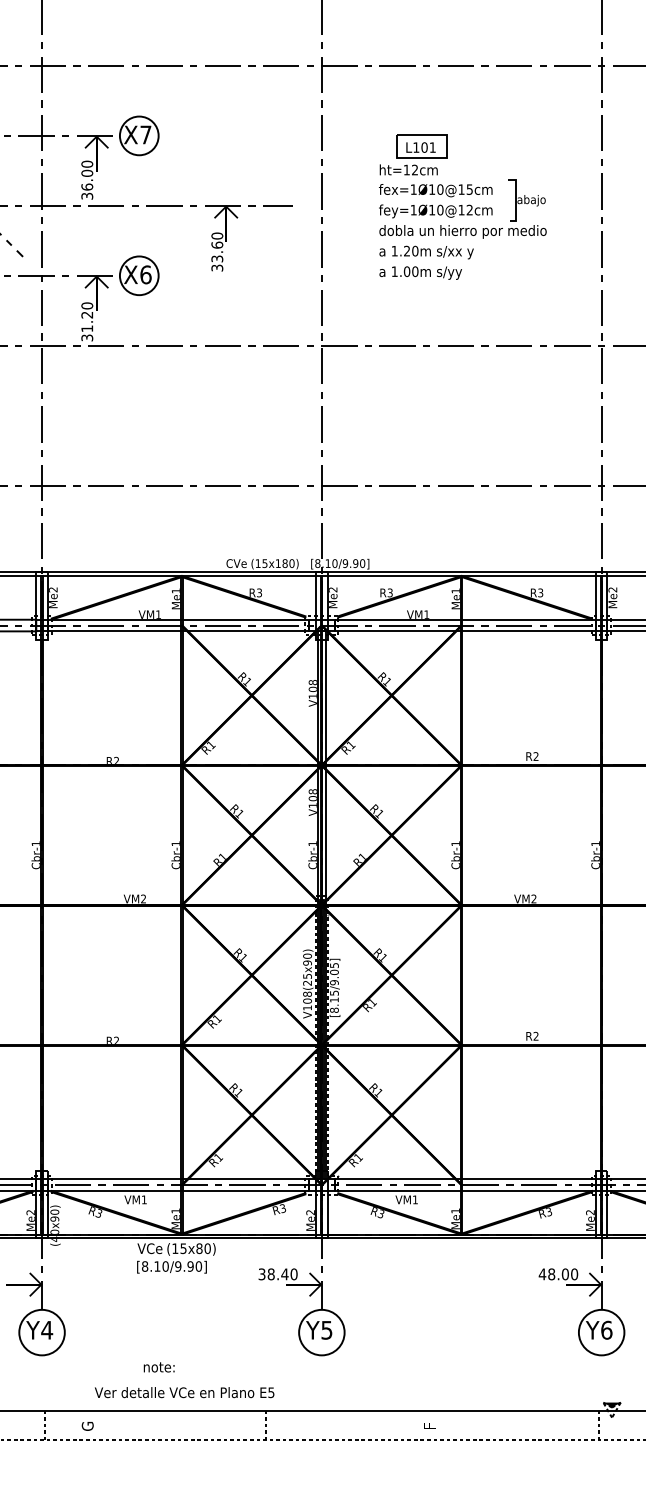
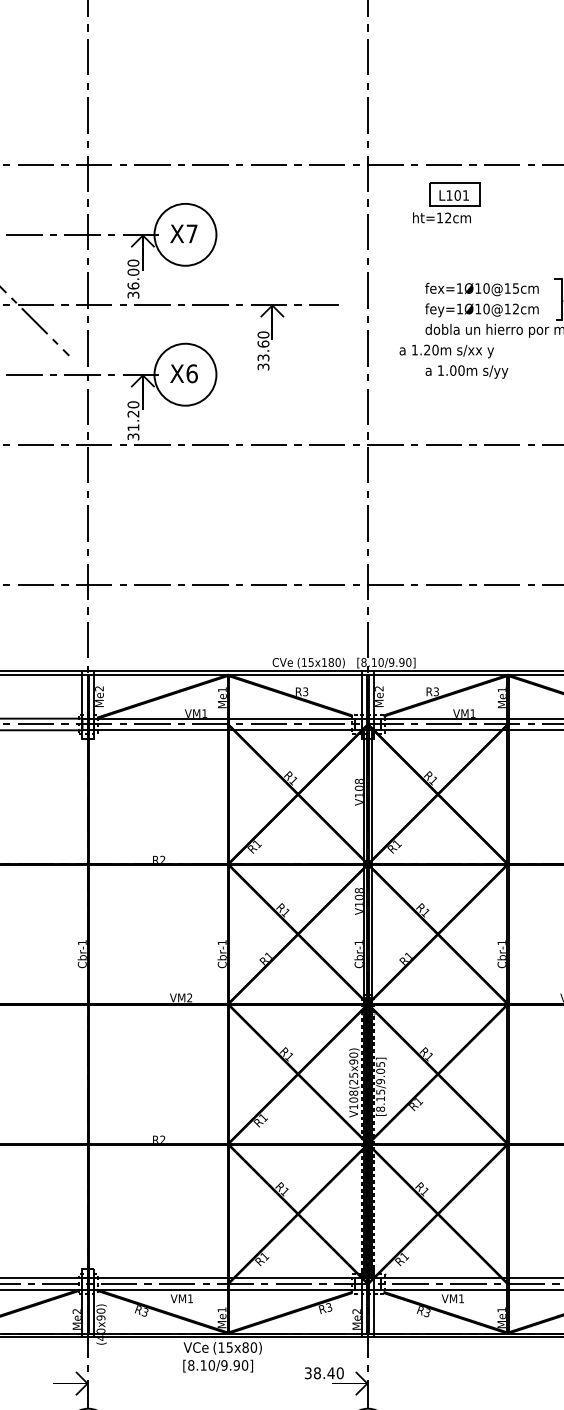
circle: (138, 135) -> (184, 234), size x1.6
part: (413, 154) -> (446, 202), moved
text: (426, 252) -> (446, 351), moved
circle: (138, 275) -> (184, 374), size x1.6

